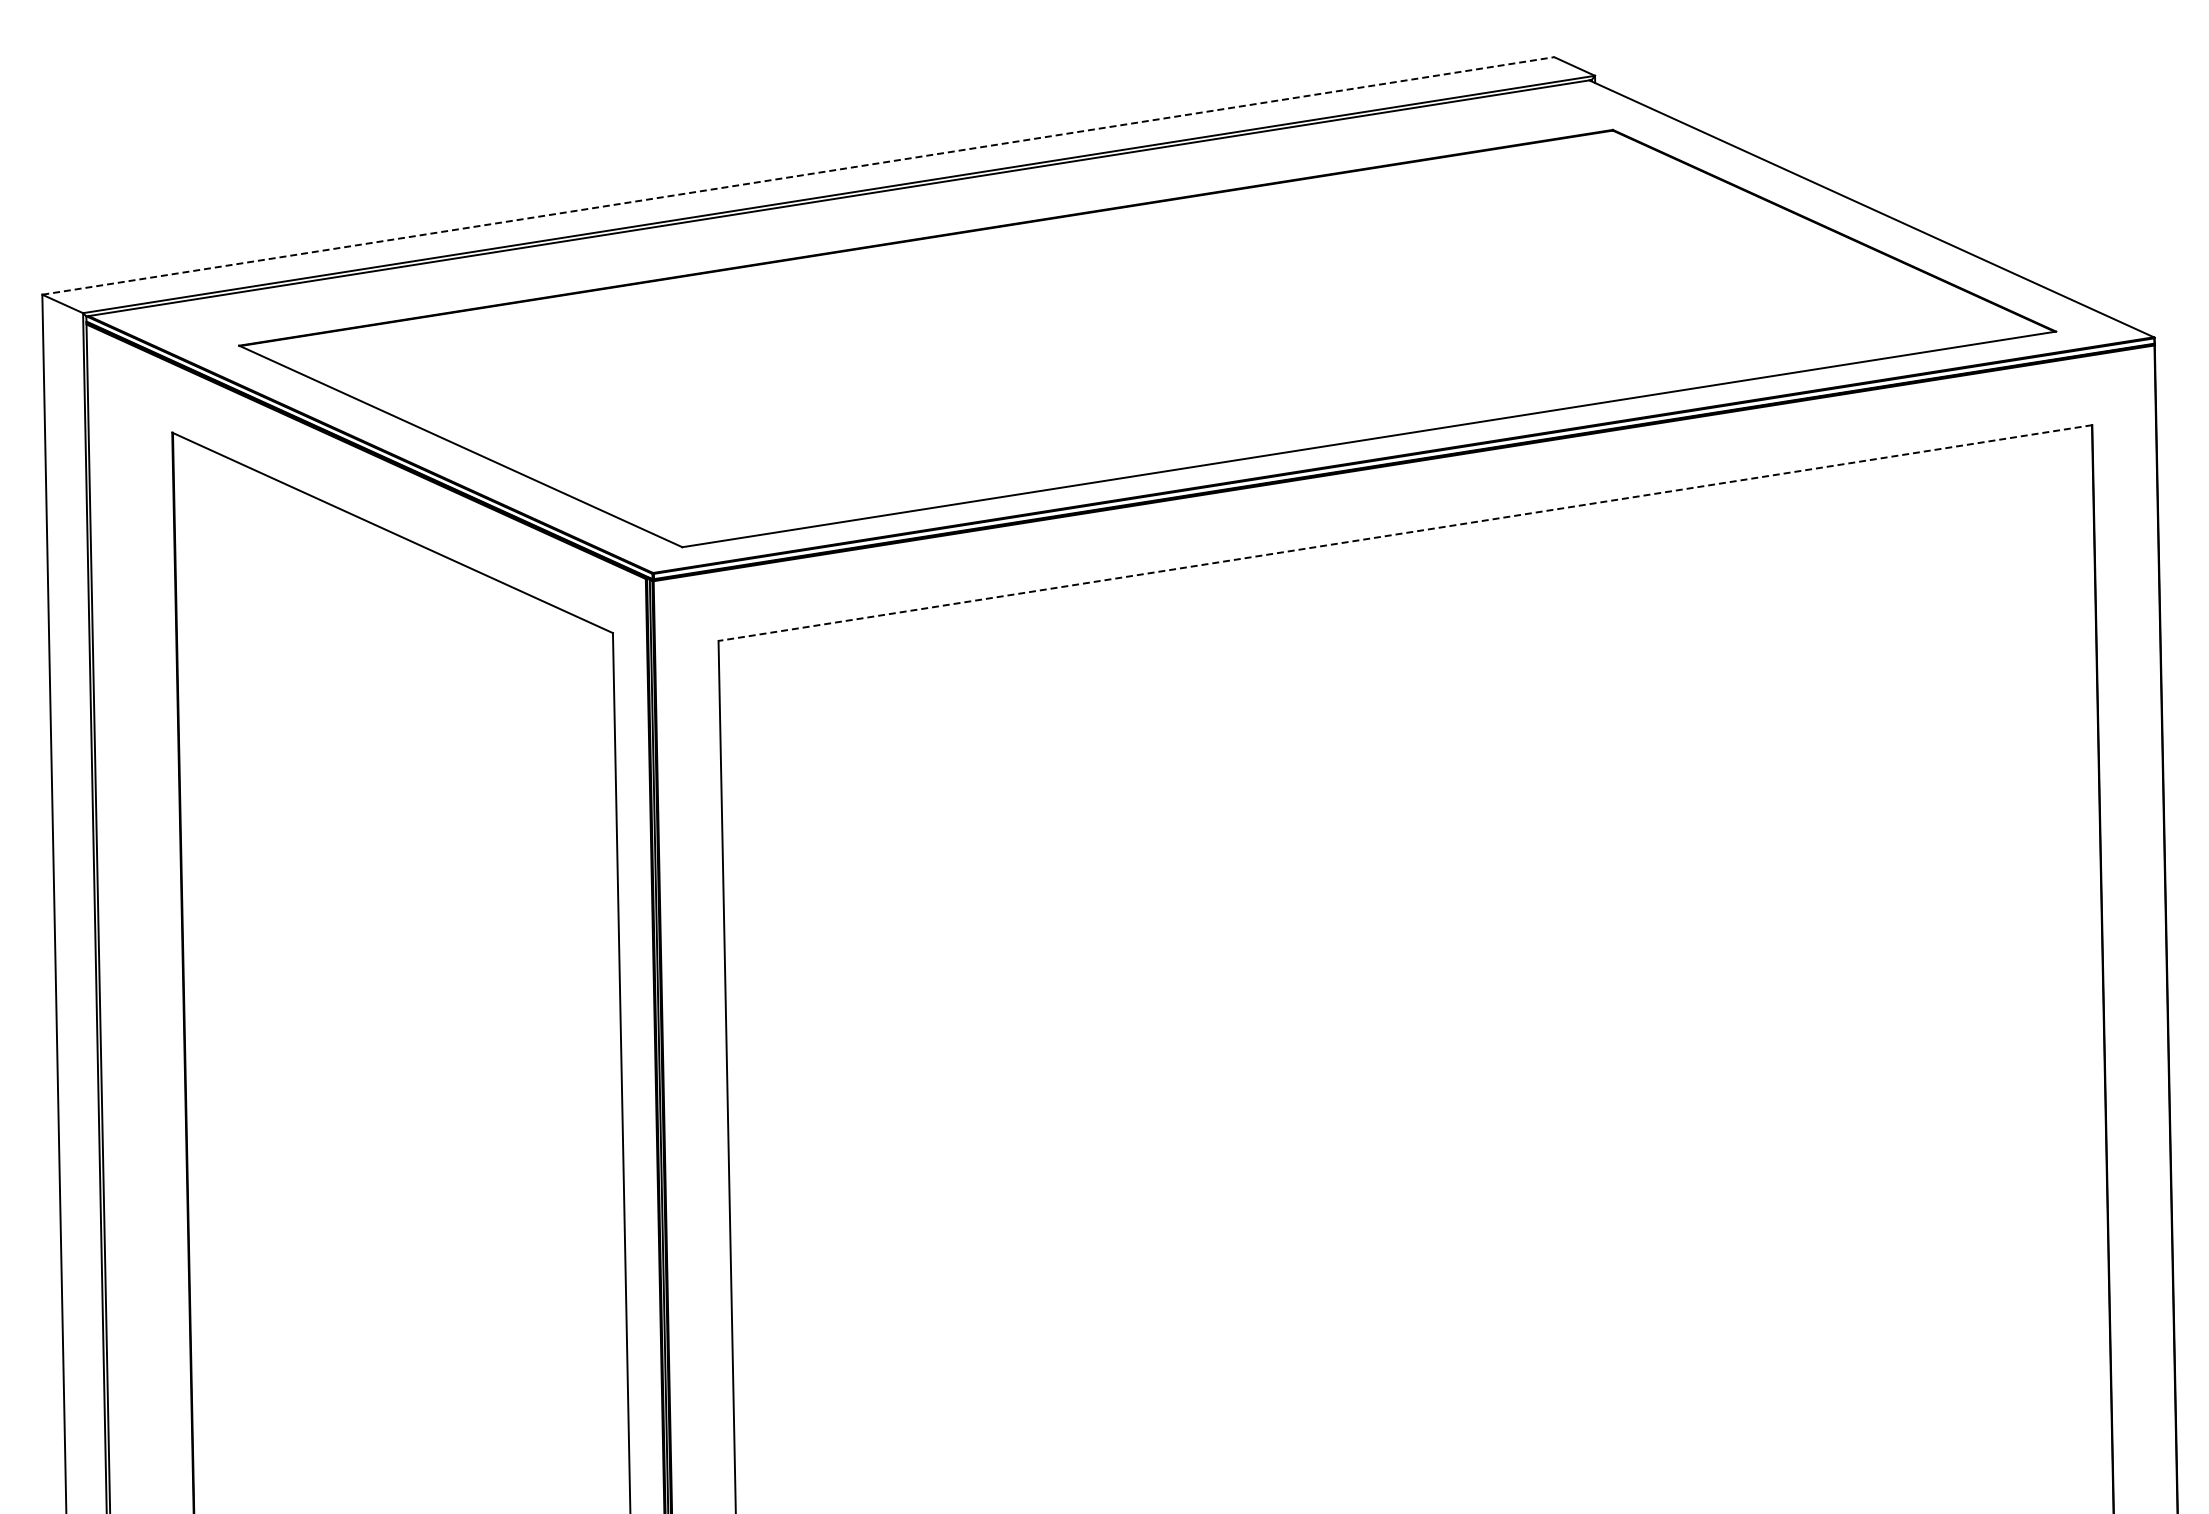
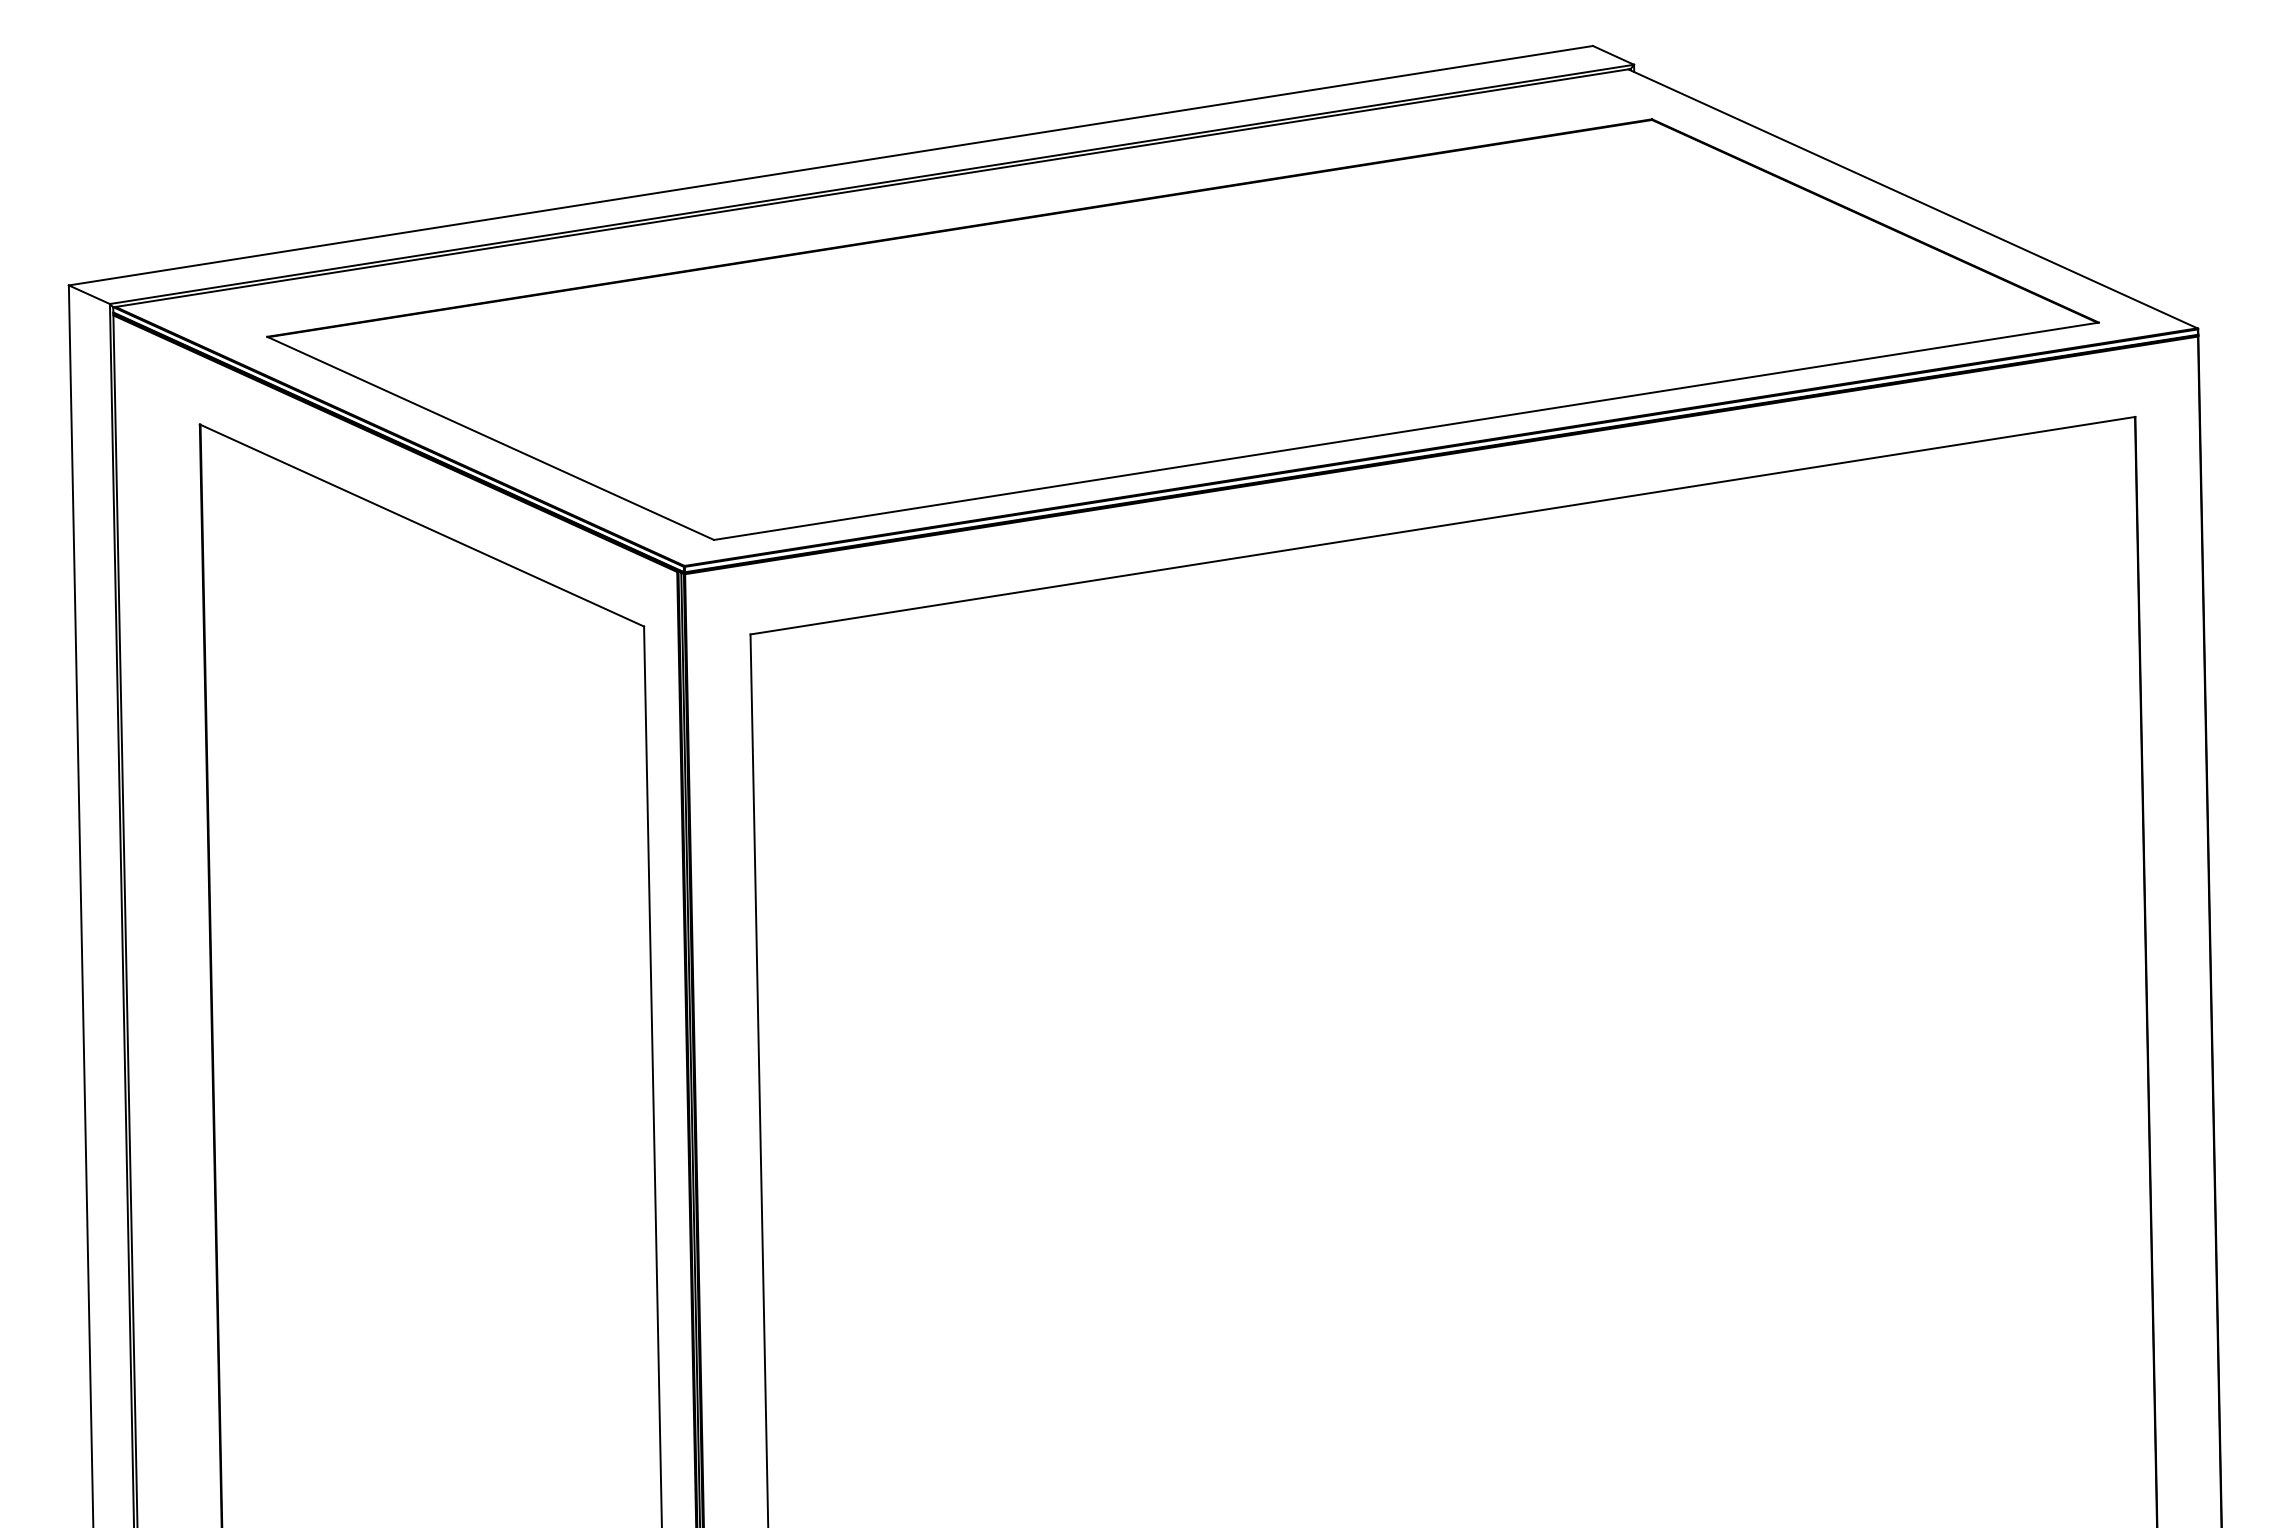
line: (798, 175) -> (831, 165), dashed -> solid
line: (1404, 532) -> (1442, 525), dashed -> solid

